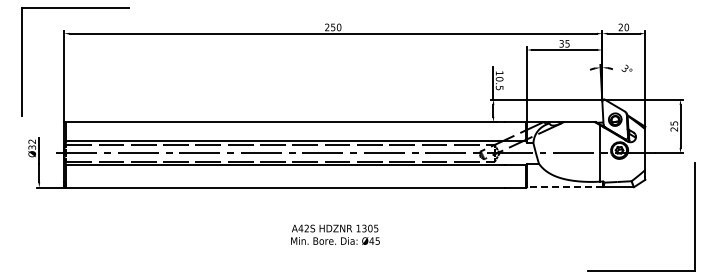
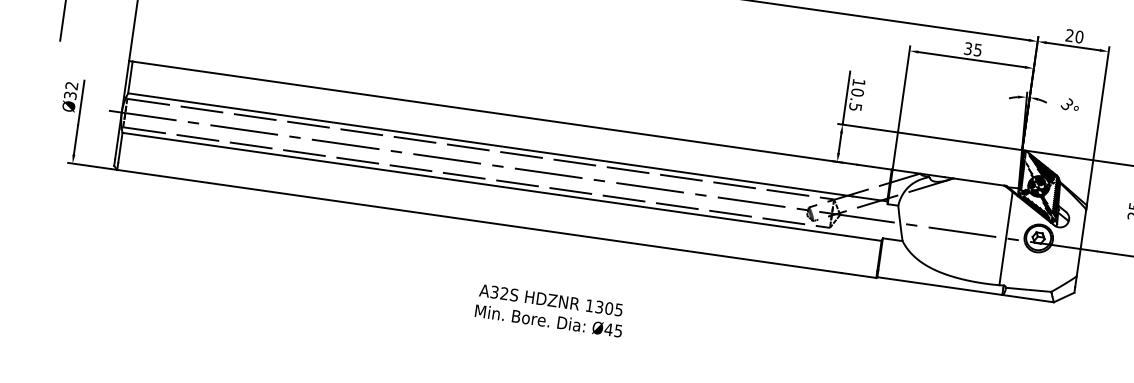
hatch: (615, 119) -> (1039, 186), added
line: (564, 187) -> (939, 286), dashed -> solid
text: (300, 228) -> (494, 292), A42S -> A32S

